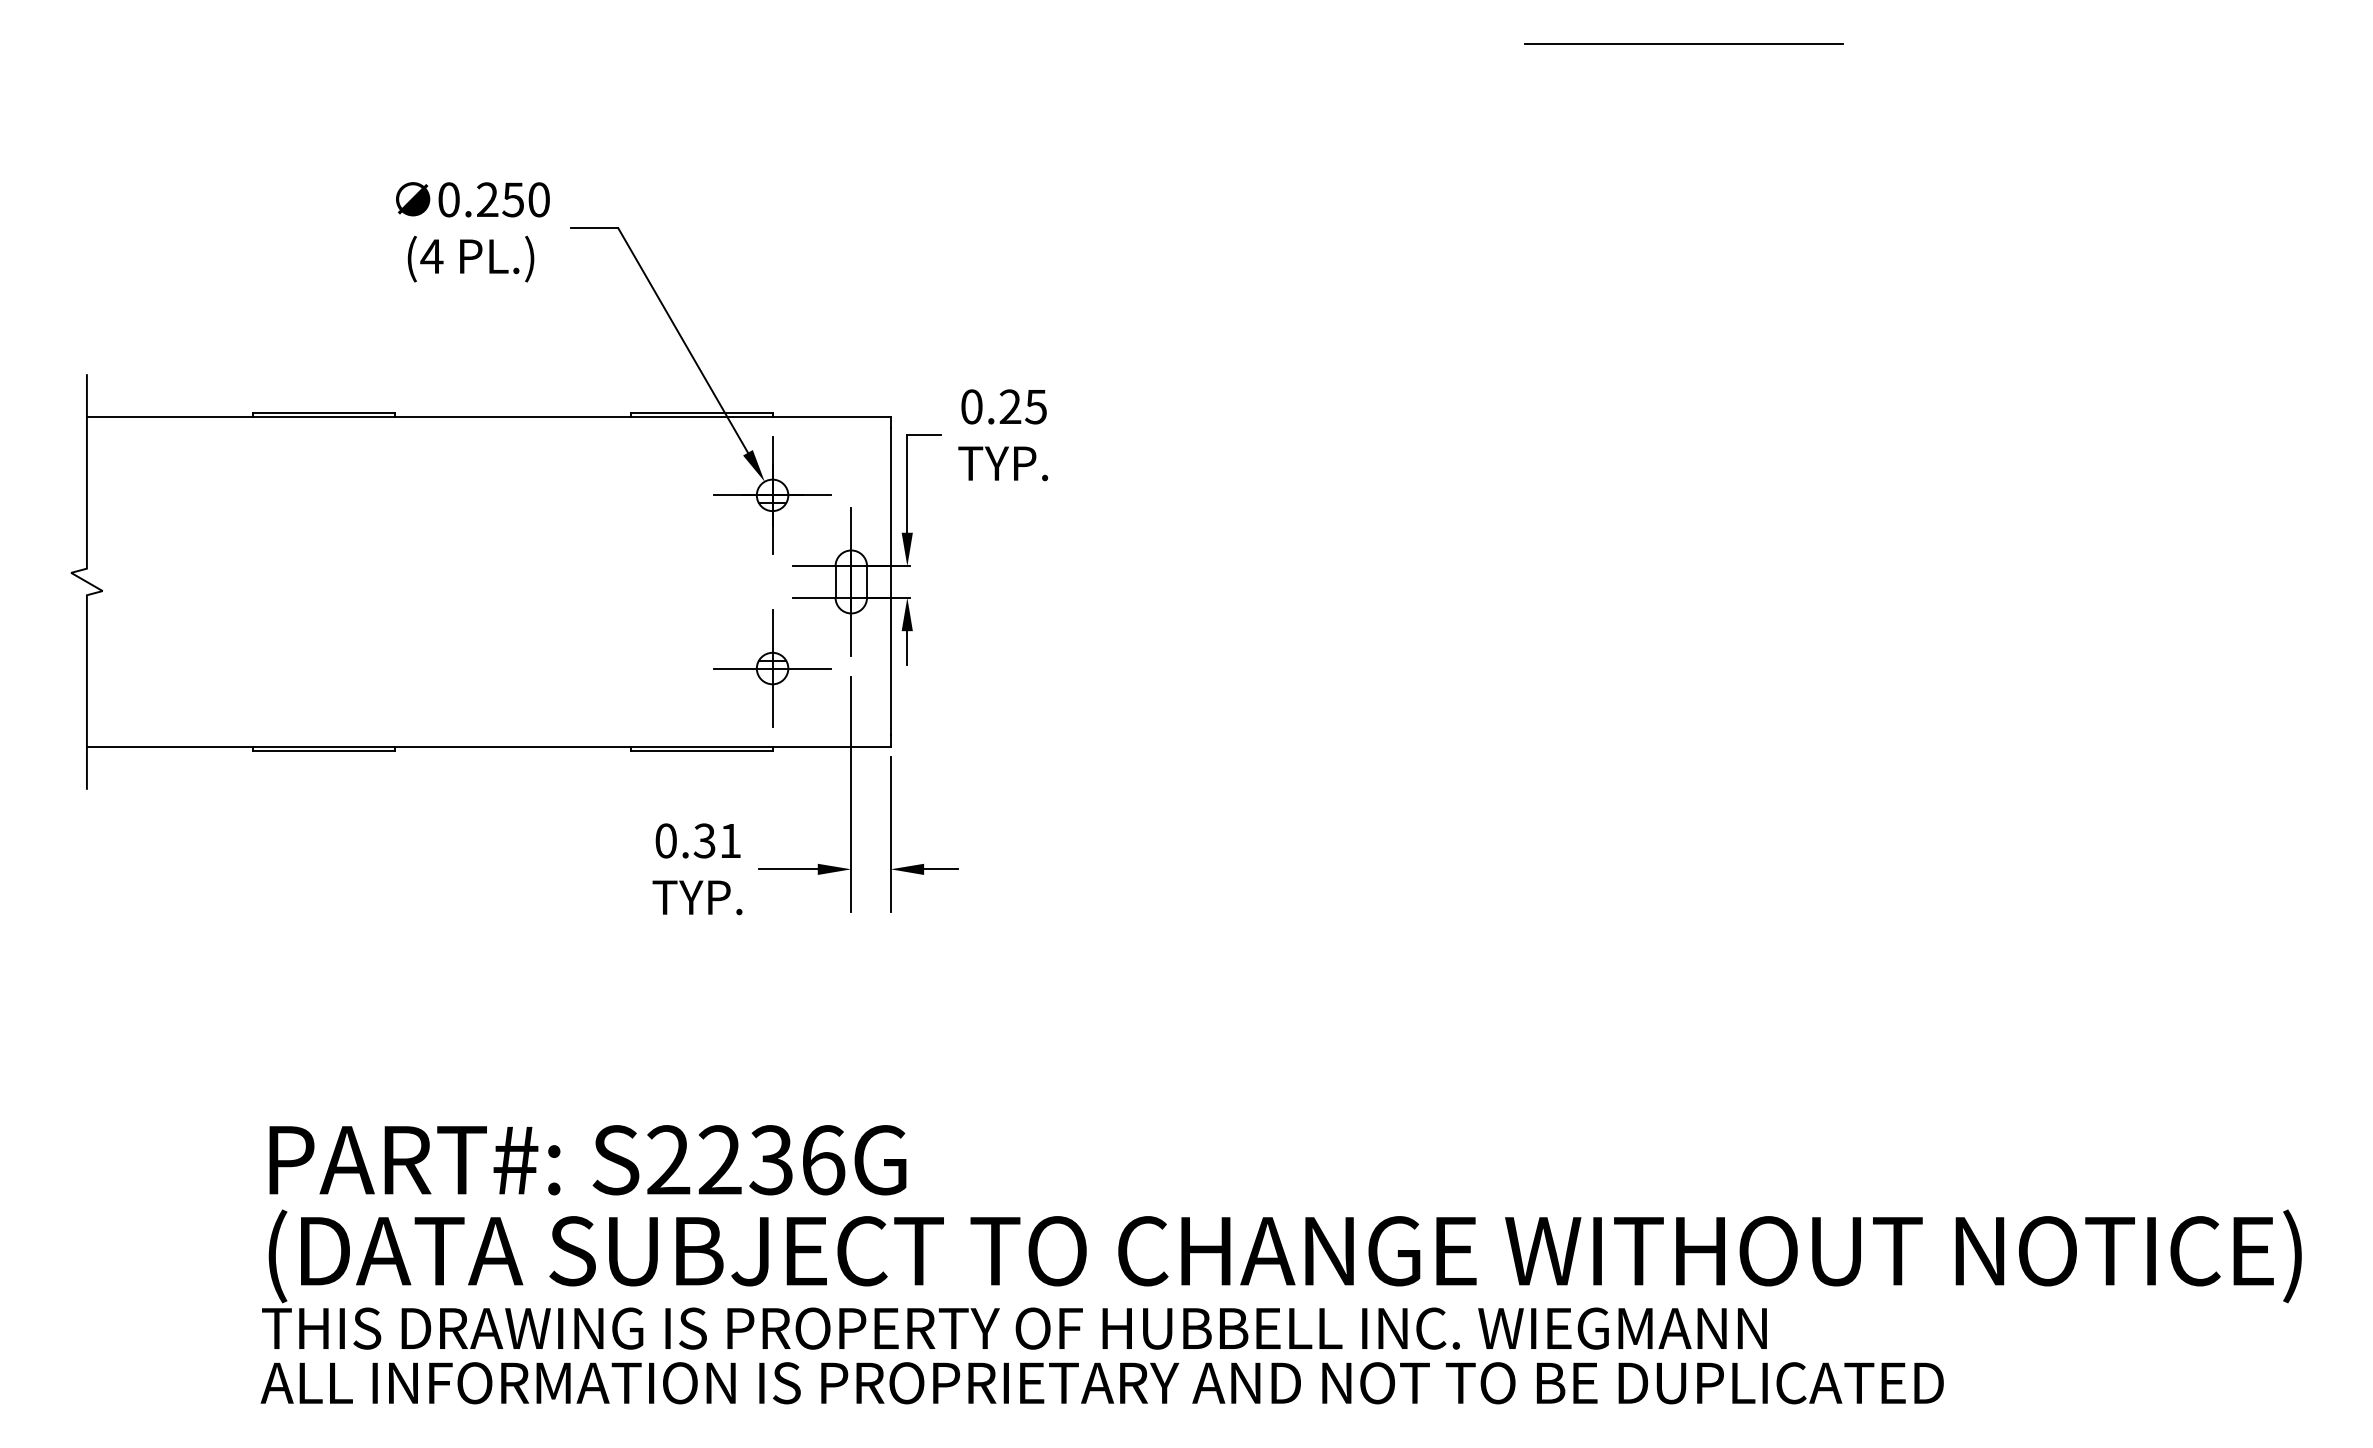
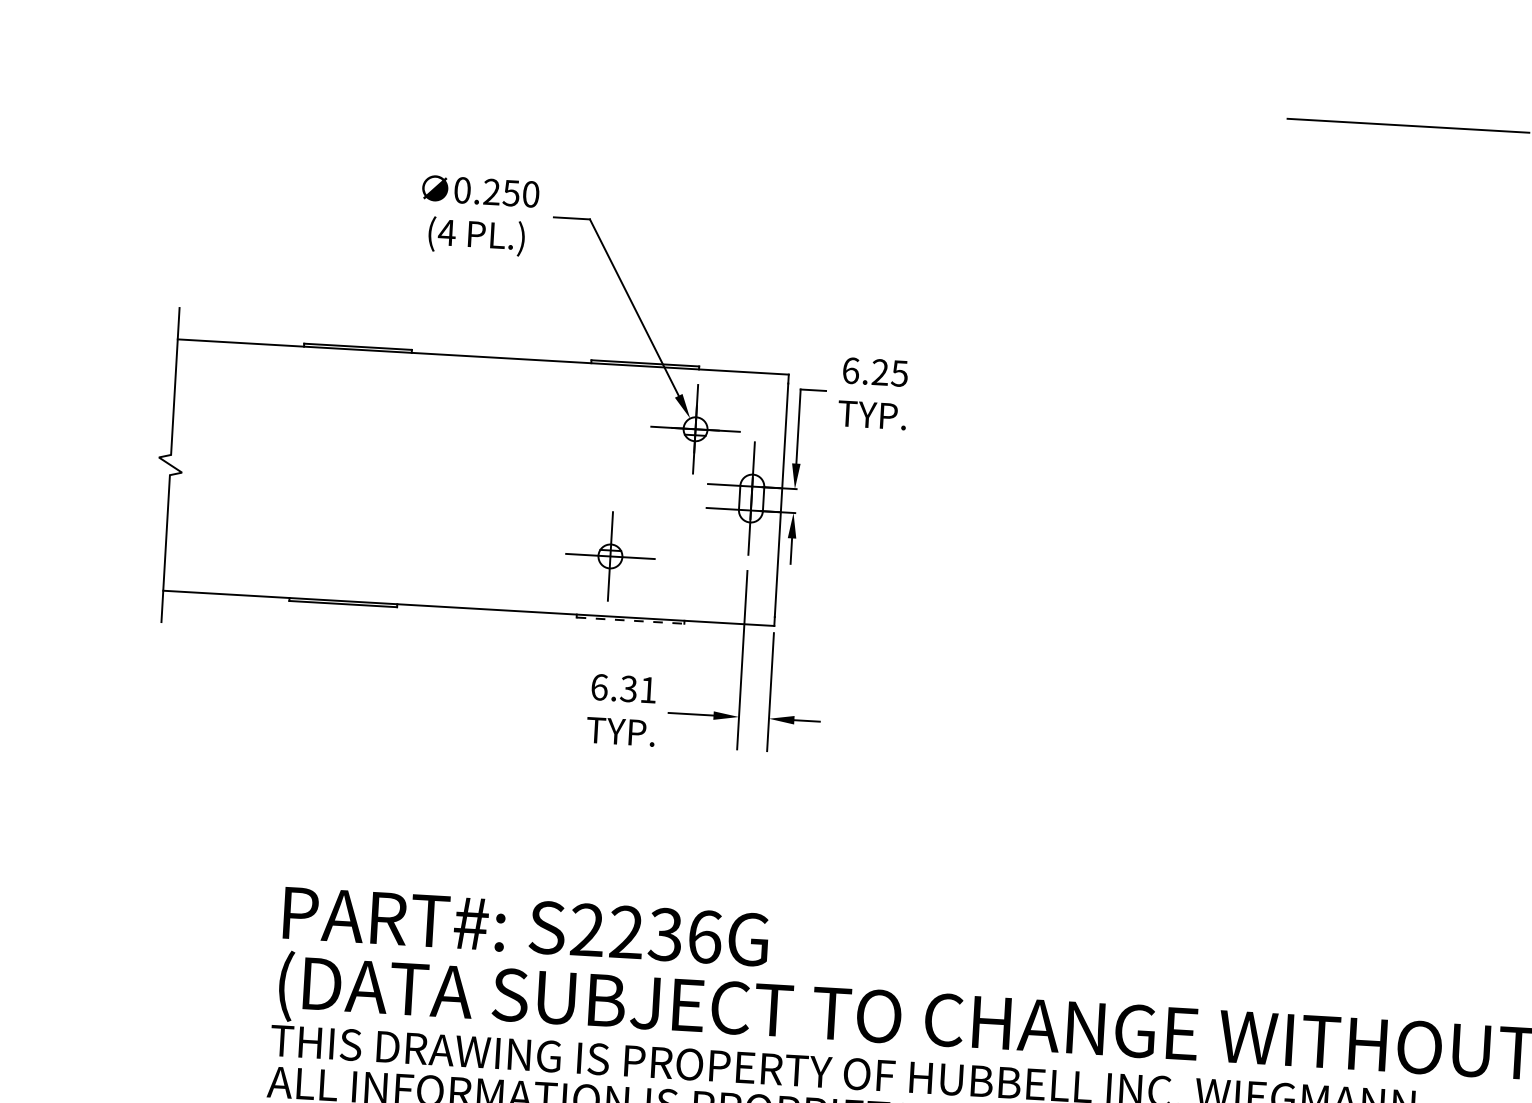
text: (971, 406) -> (850, 370), 0.25 -> 6.25
part: (772, 668) -> (610, 556), moved
line: (701, 751) -> (630, 620), solid -> dashed
text: (666, 840) -> (599, 687), 0.31 -> 6.31

